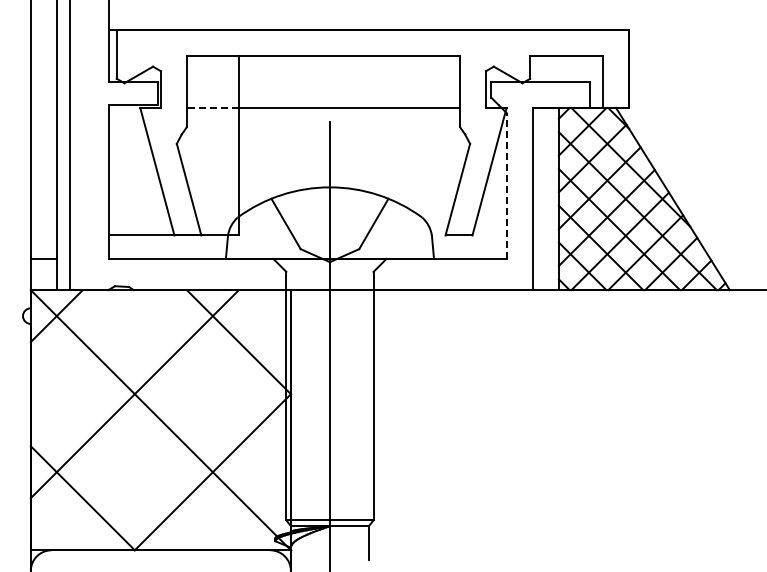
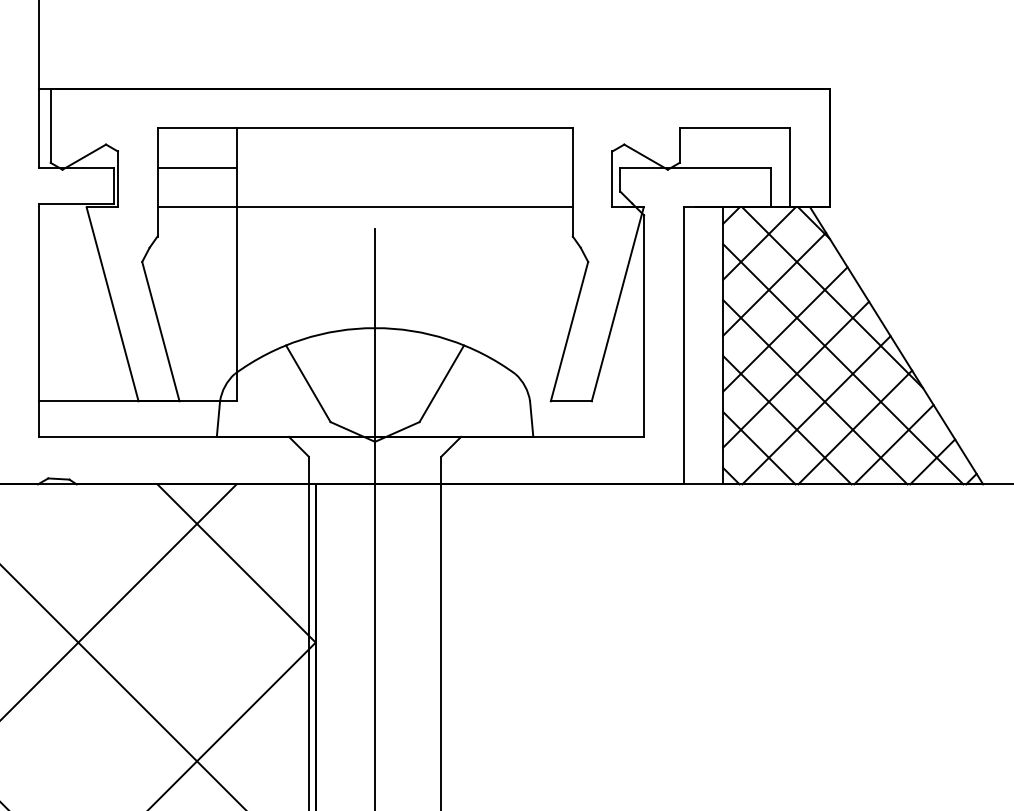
line: (212, 82) -> (196, 168), added
line: (212, 108) -> (196, 208), dashed -> solid
line: (506, 186) -> (643, 326), dashed -> solid

